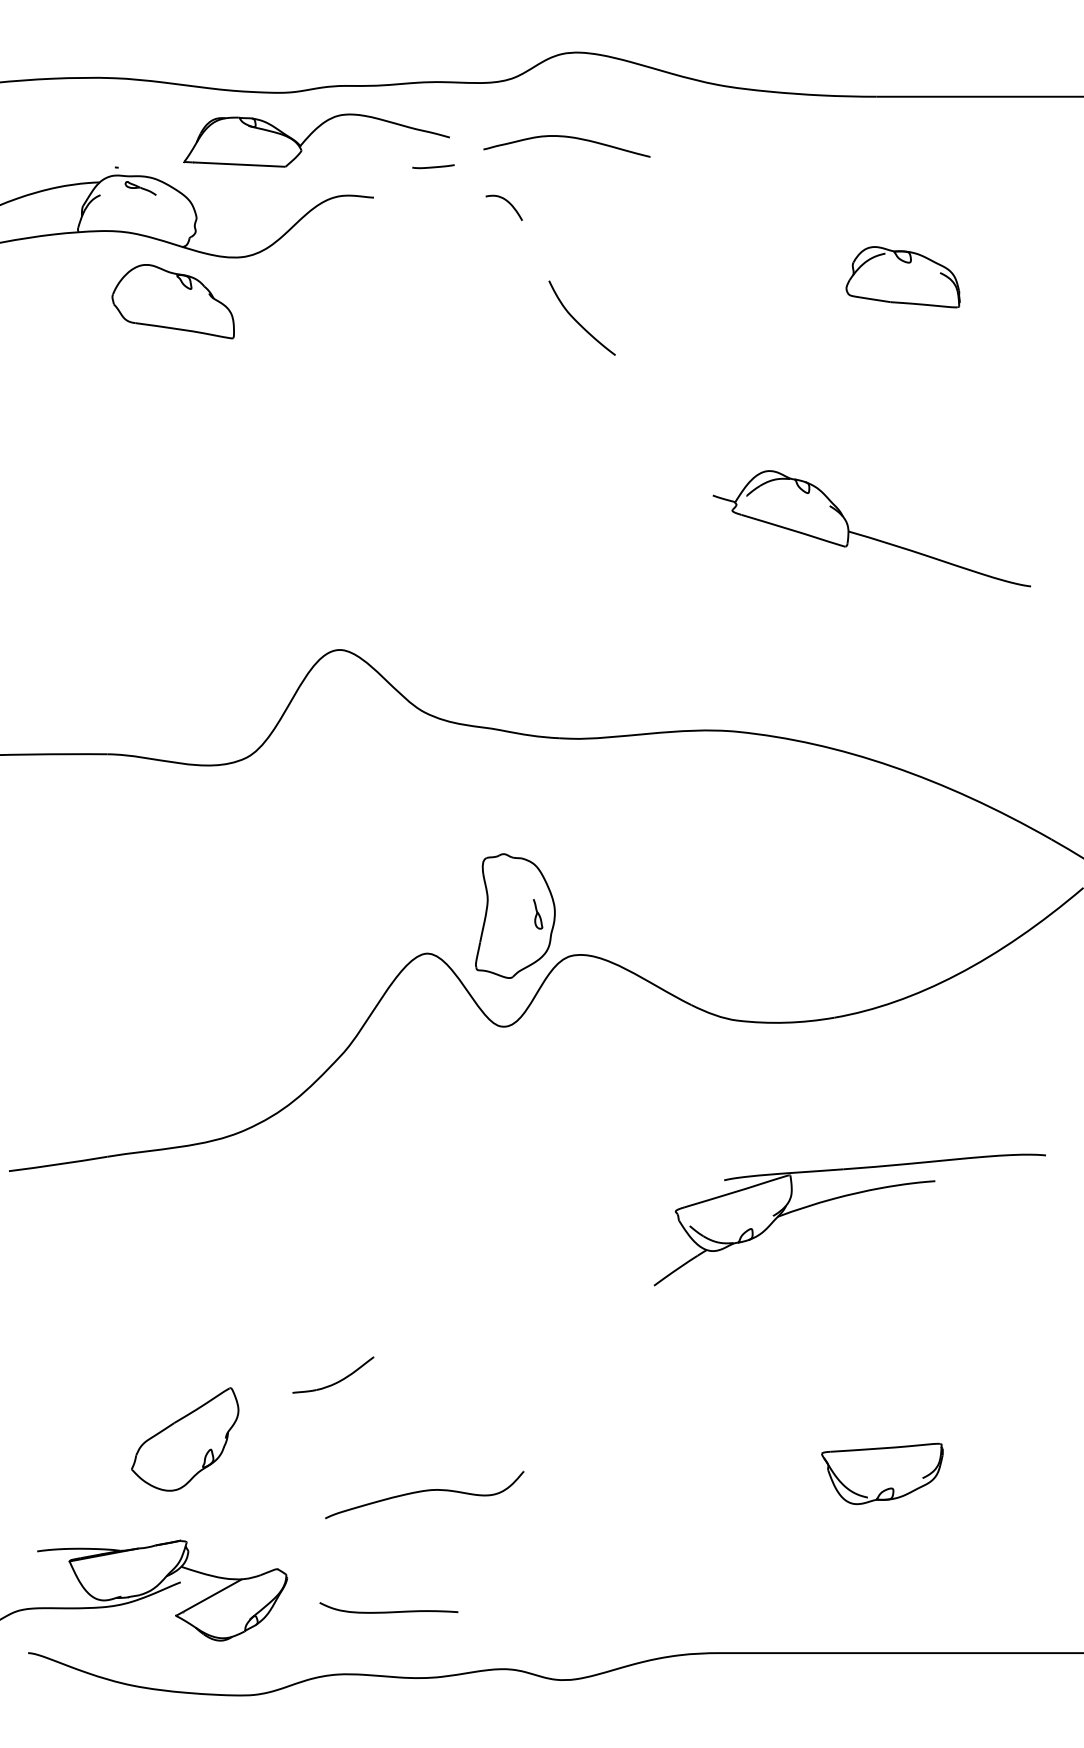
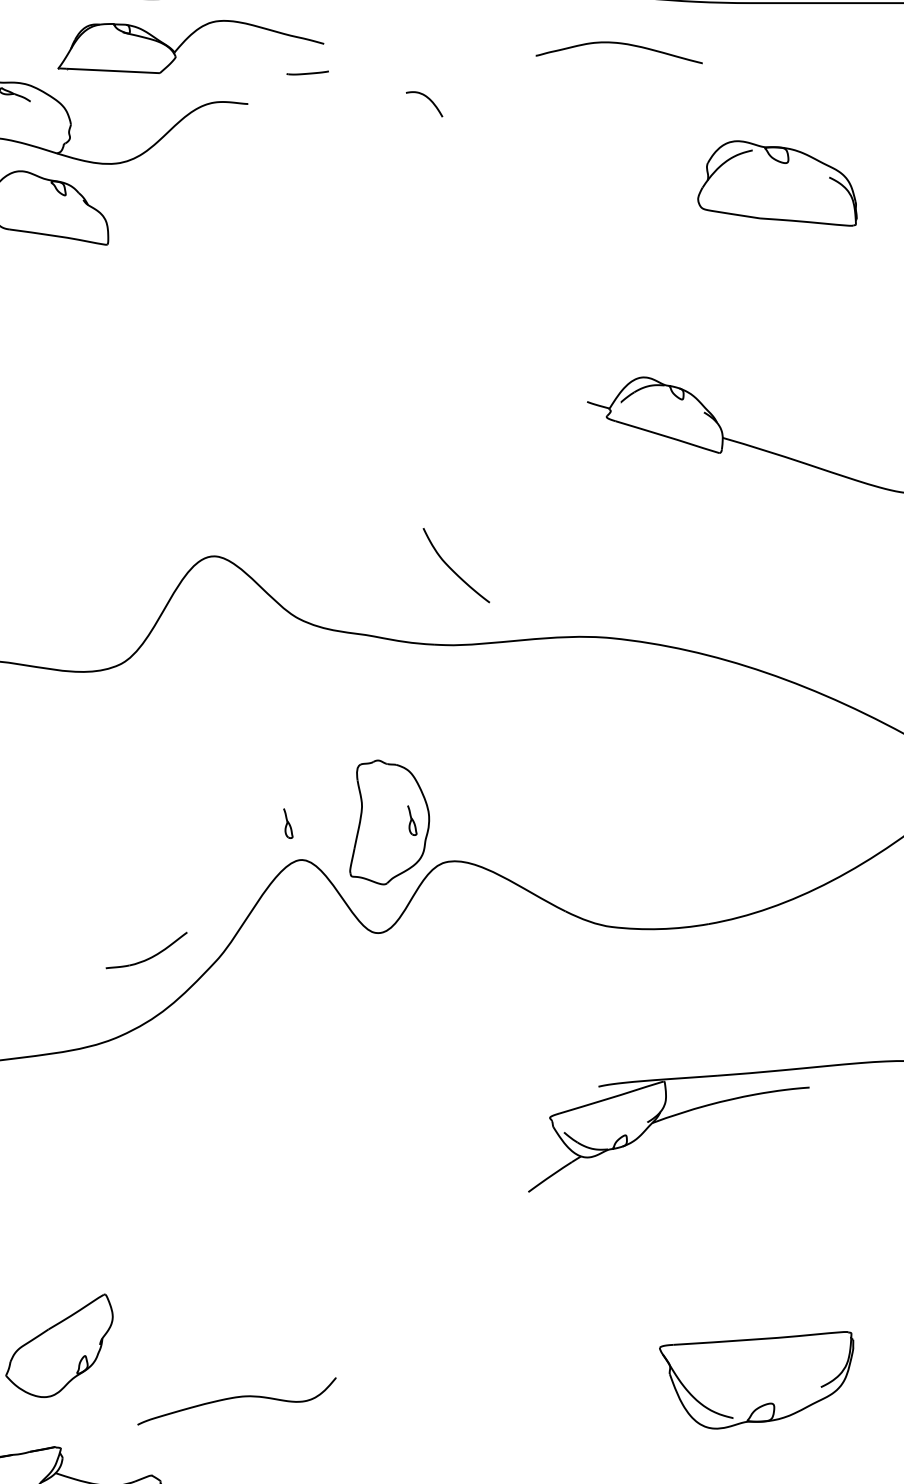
curve: (570, 138) -> (622, 44), moved
part: (507, 202) -> (427, 98), moved
part: (902, 277) -> (776, 183), size x1.4
curve: (577, 320) -> (451, 567), moved
part: (414, 917) -> (288, 823), added
part: (337, 1381) -> (150, 956), moved
part: (882, 1473) -> (756, 1379), size x1.6
part: (424, 1494) -> (236, 1400), moved

